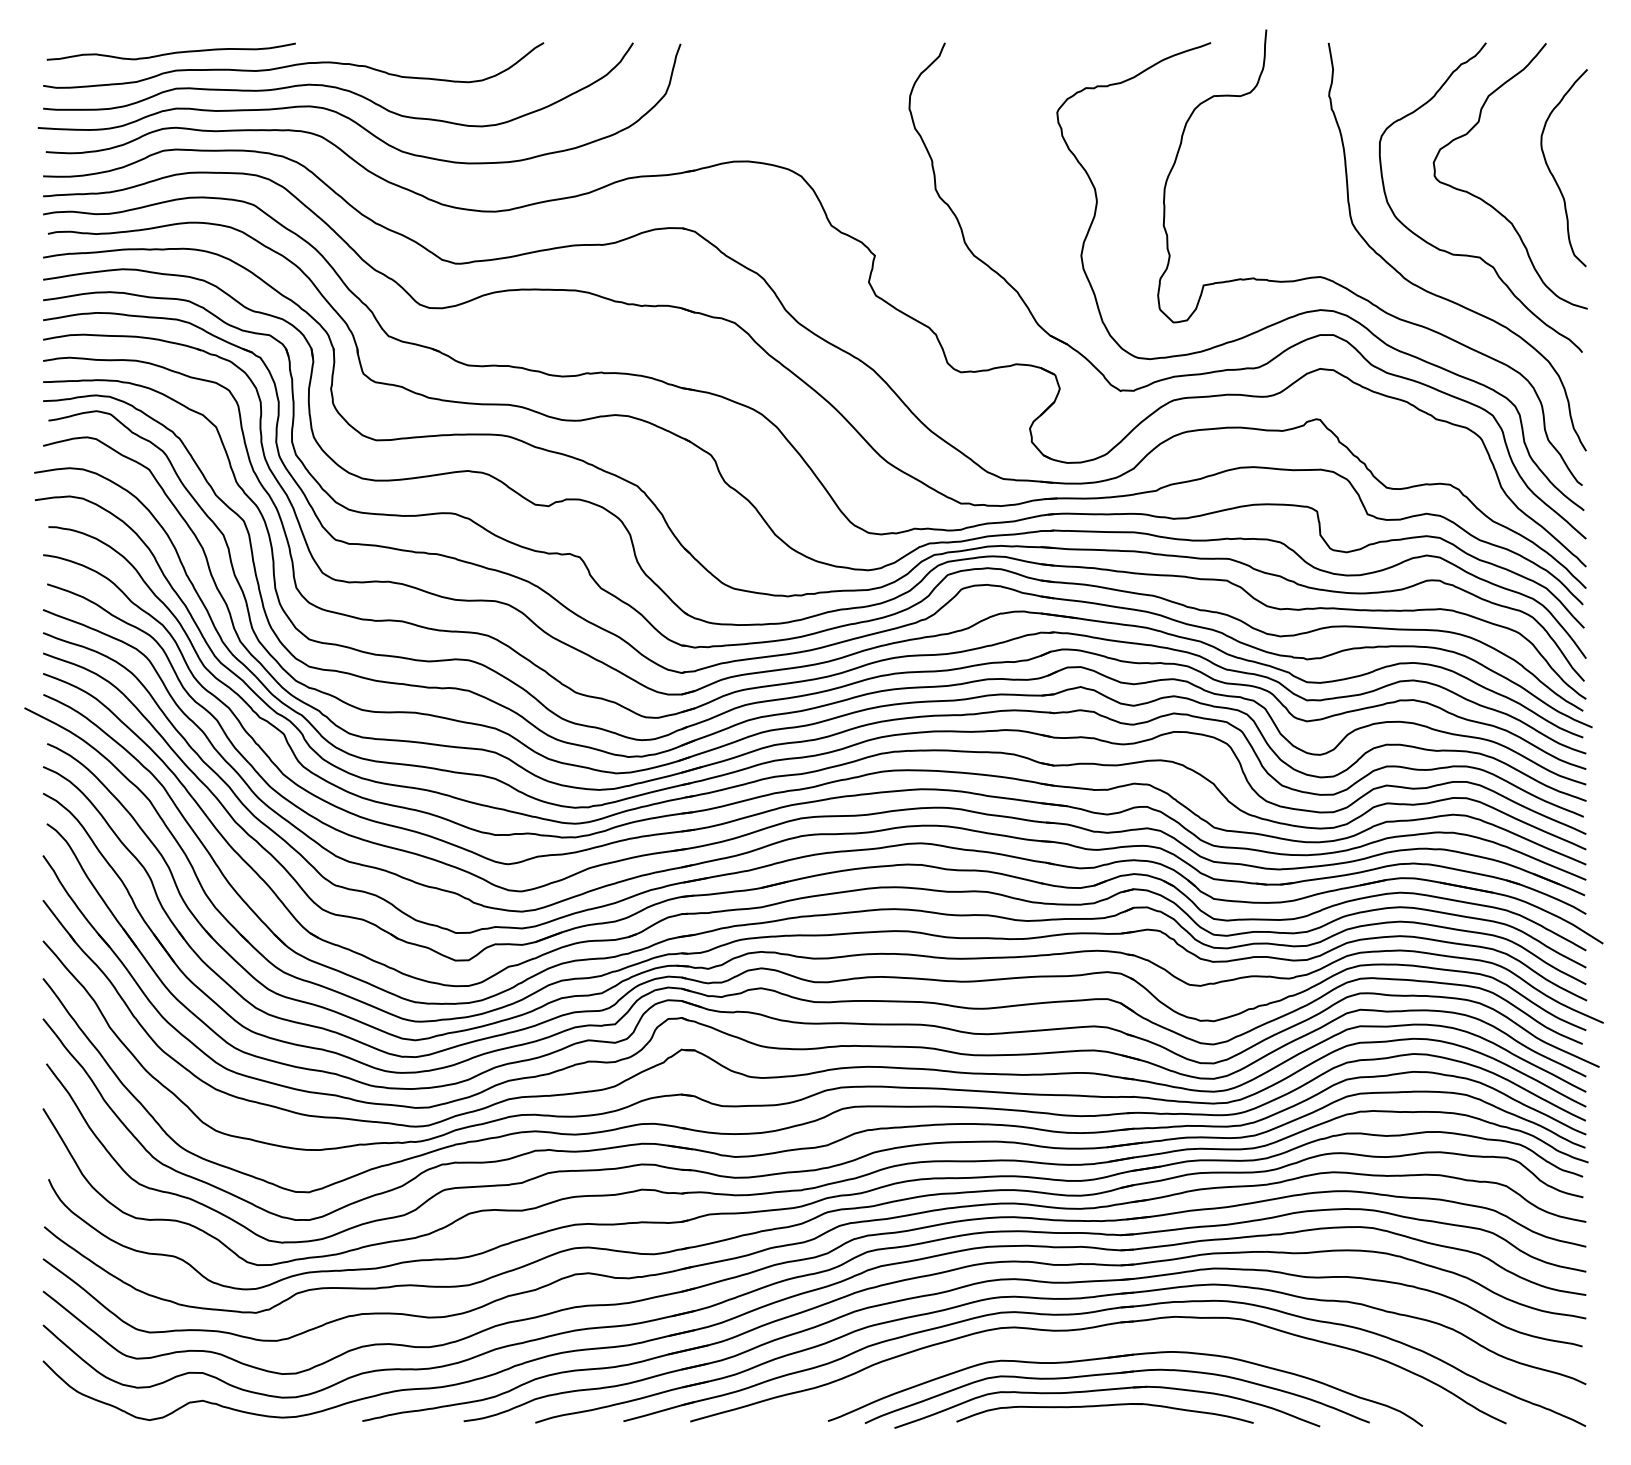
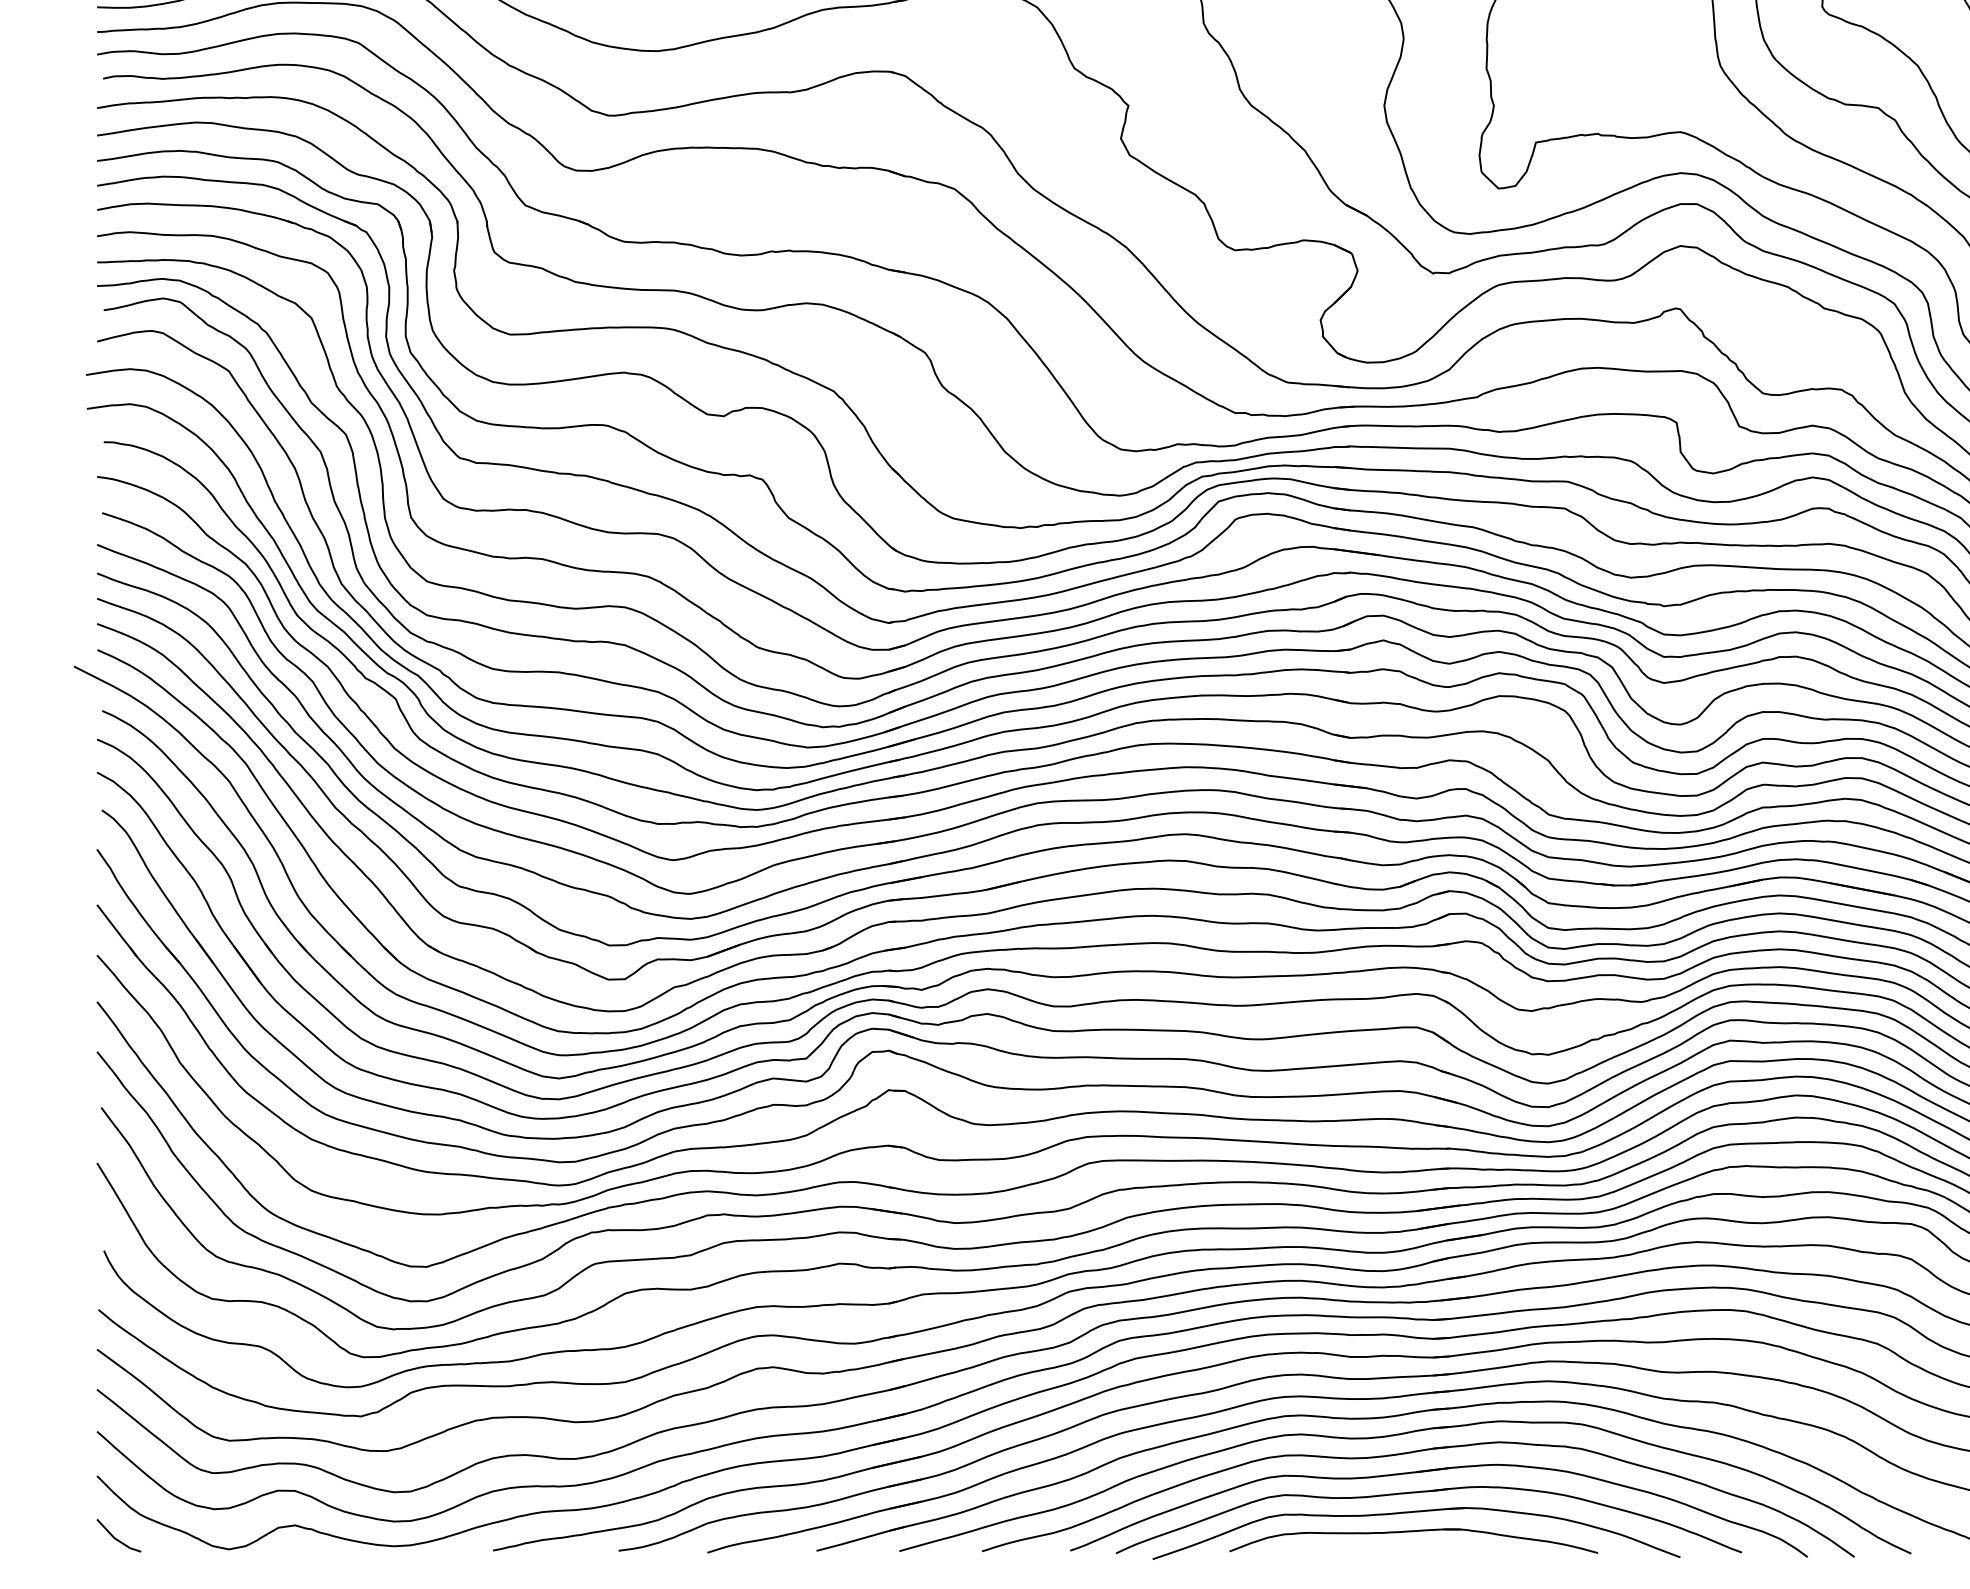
part: (1101, 1343) -> (1409, 1454), added
line: (58, 1410) -> (116, 1537), added

